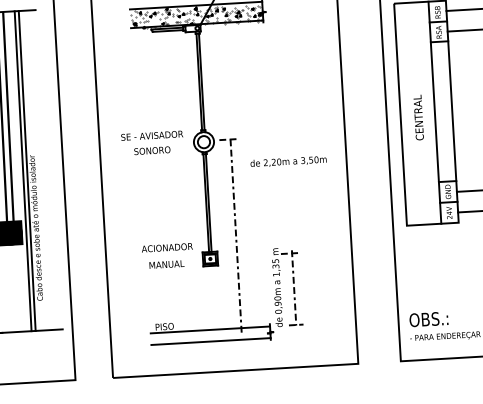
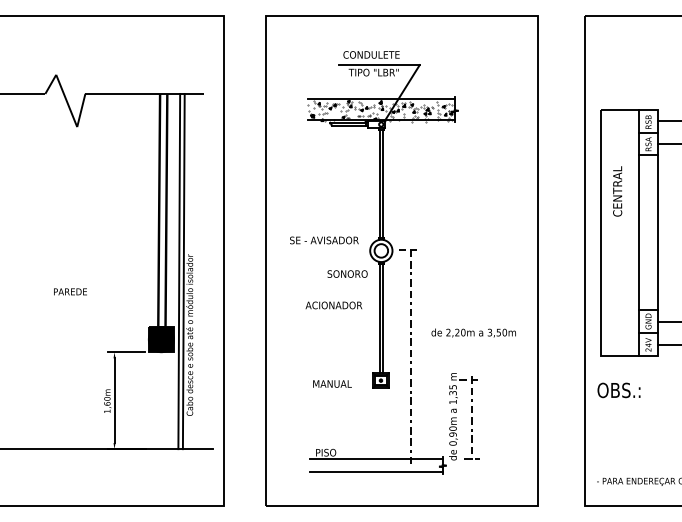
text: (418, 117) -> (617, 191), moved
text: (152, 150) -> (347, 273), moved
text: (288, 161) -> (473, 332), moved
text: (166, 247) -> (333, 305), moved
text: (428, 319) -> (618, 390), moved

